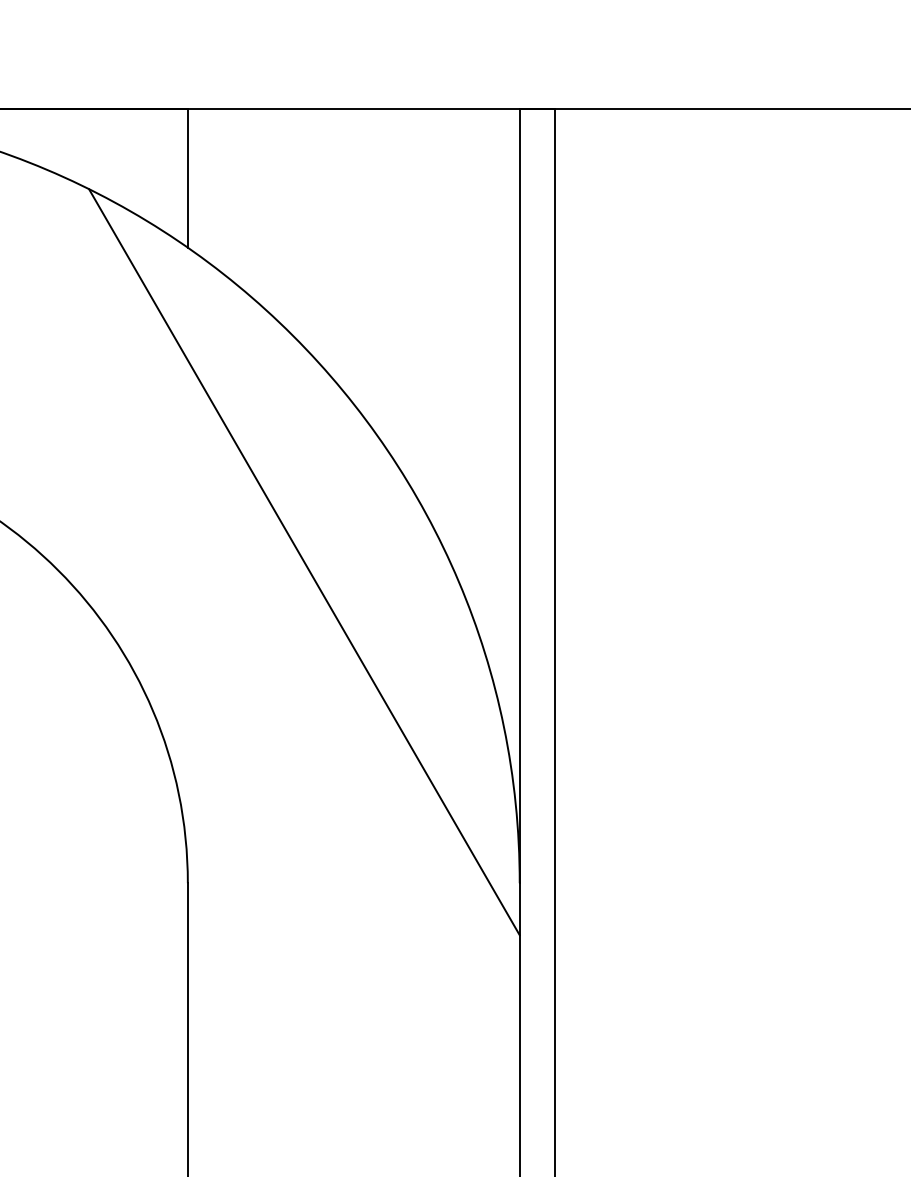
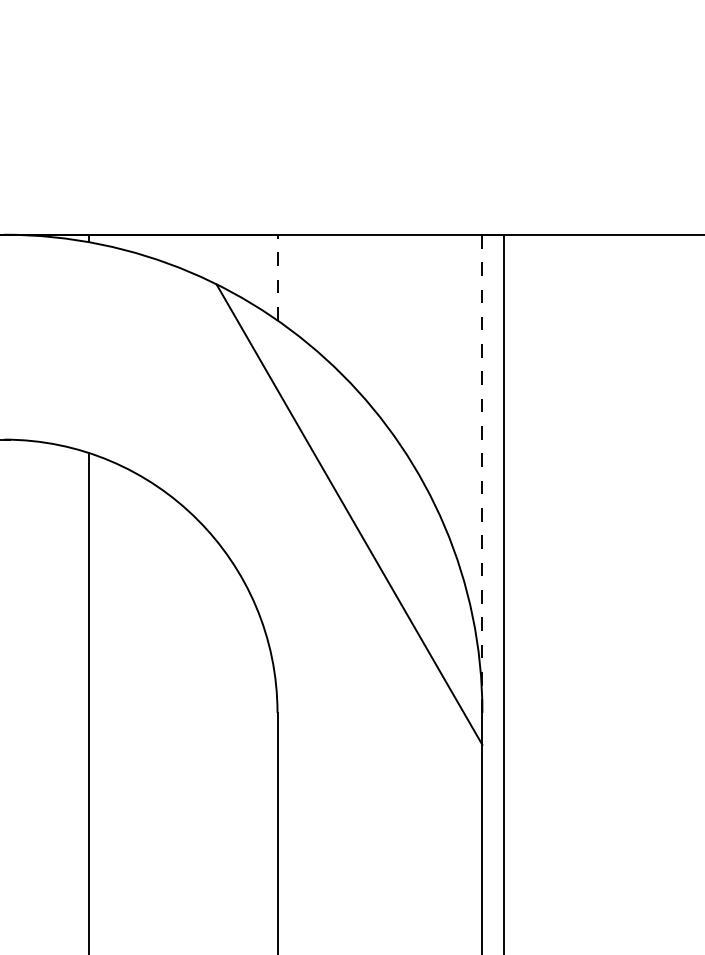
line: (187, 178) -> (277, 277), solid -> dashed
line: (519, 495) -> (482, 473), solid -> dashed

